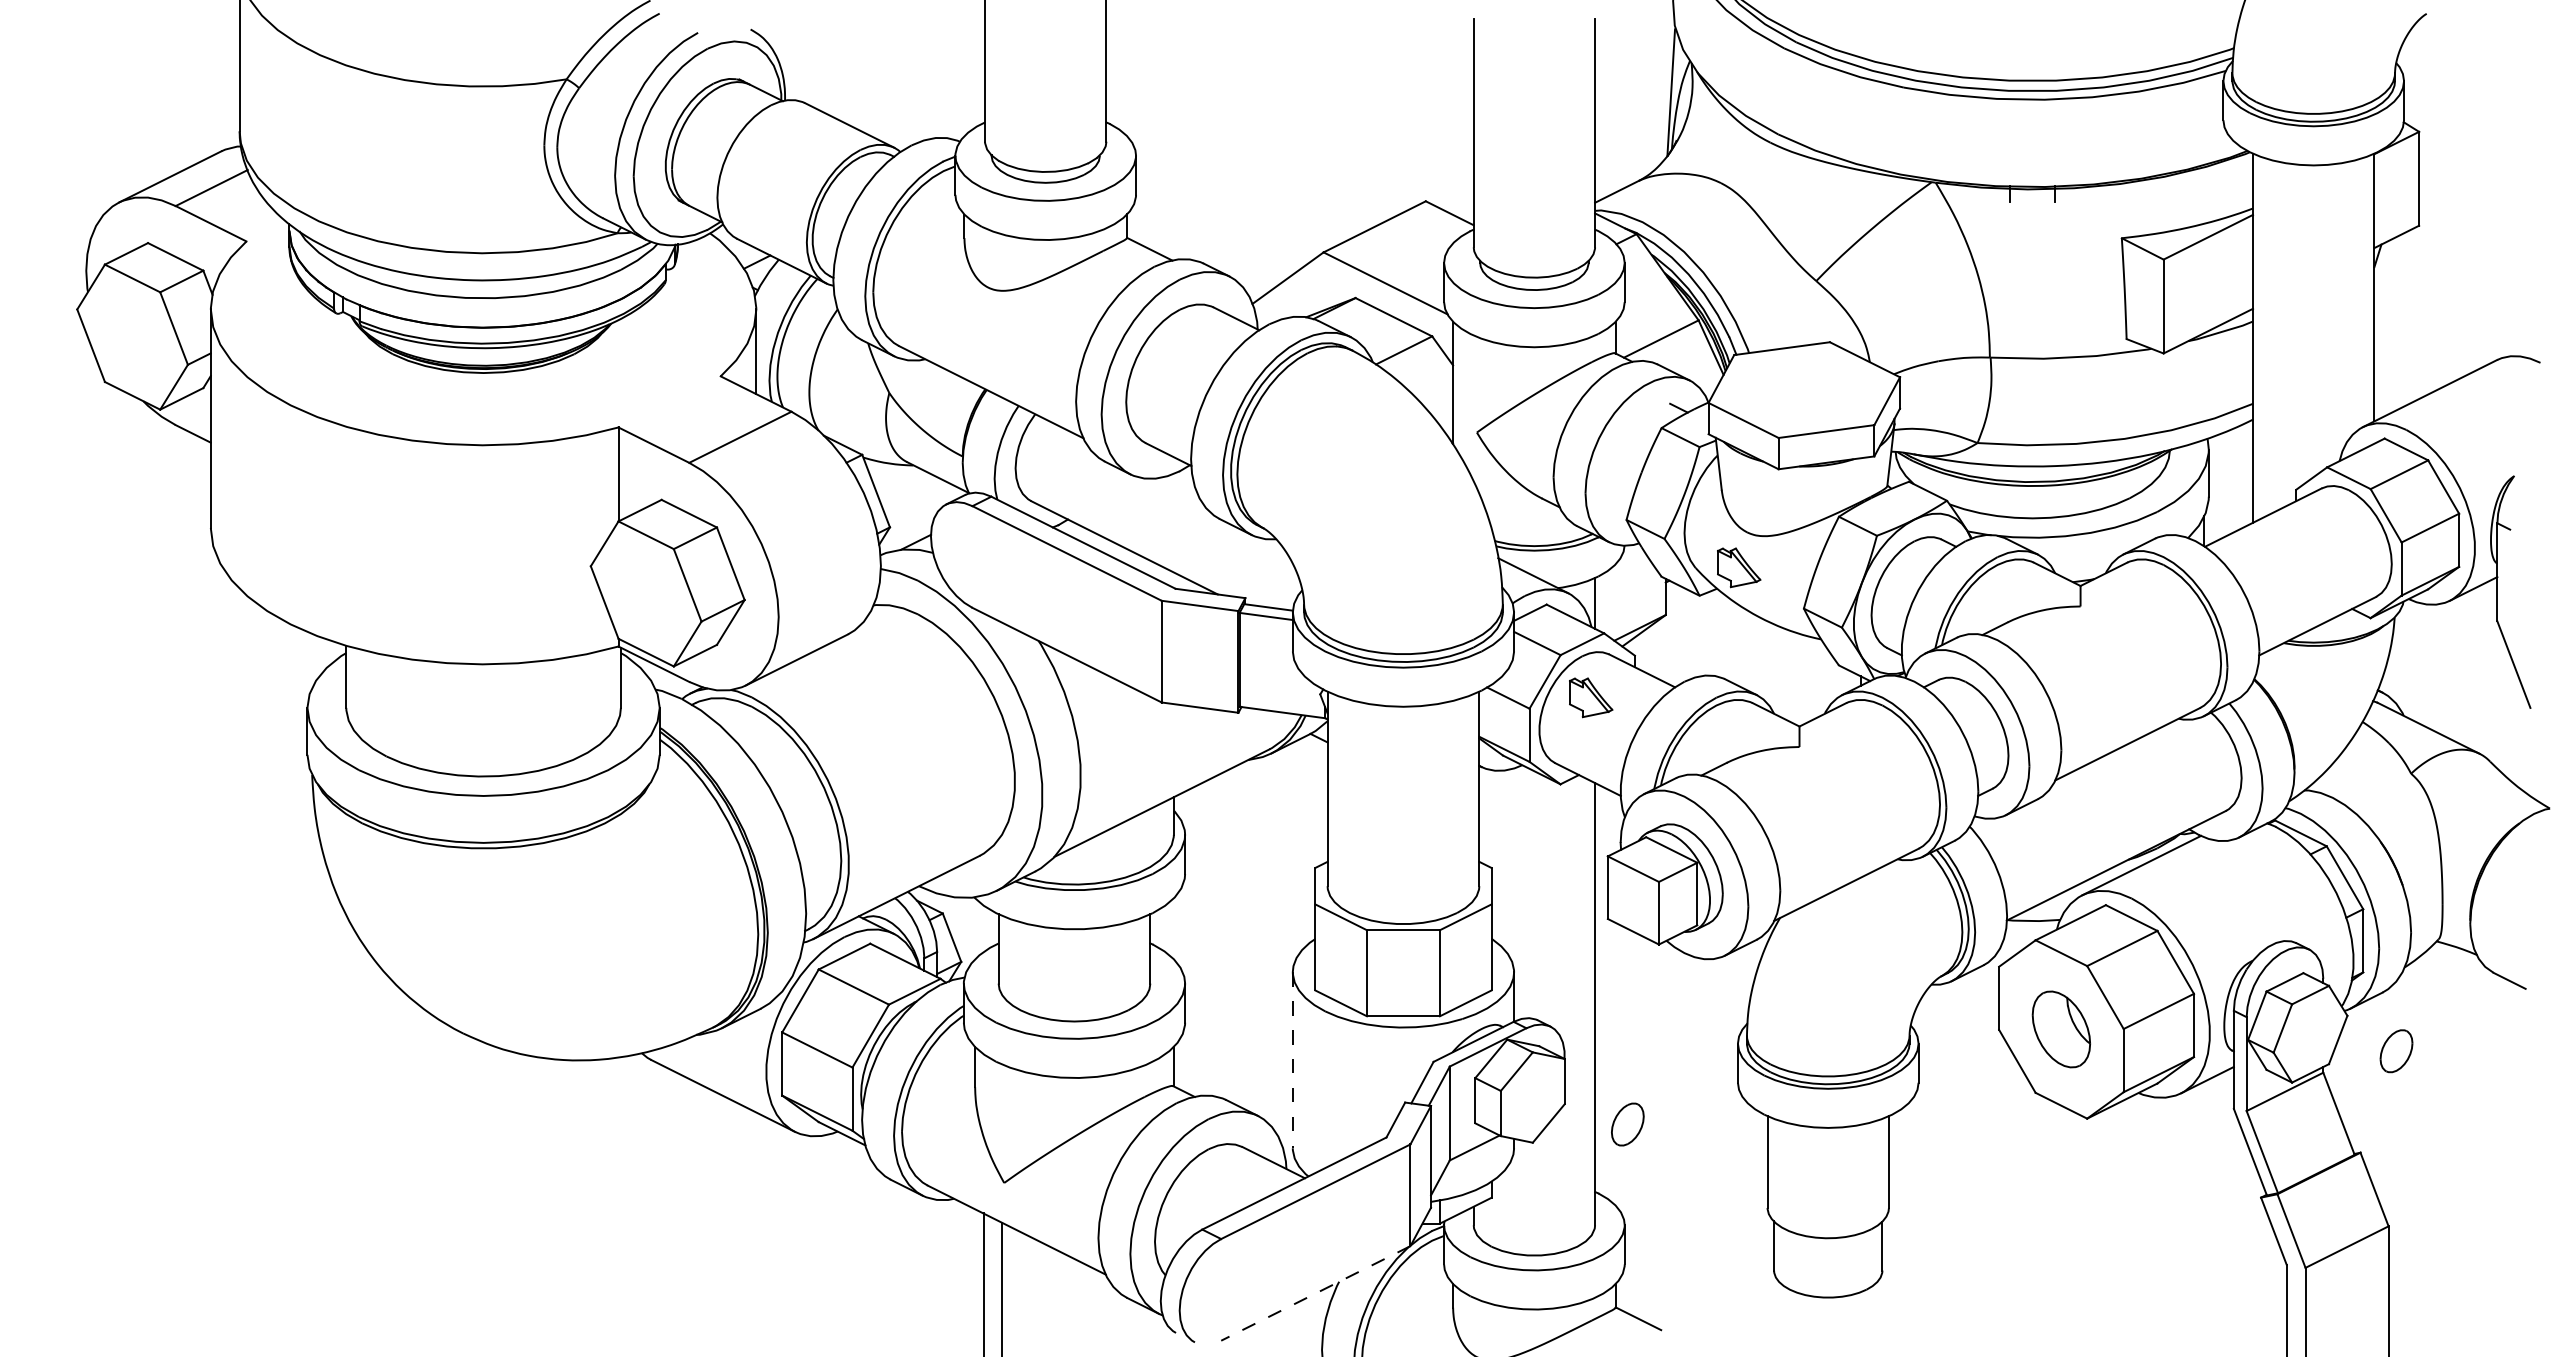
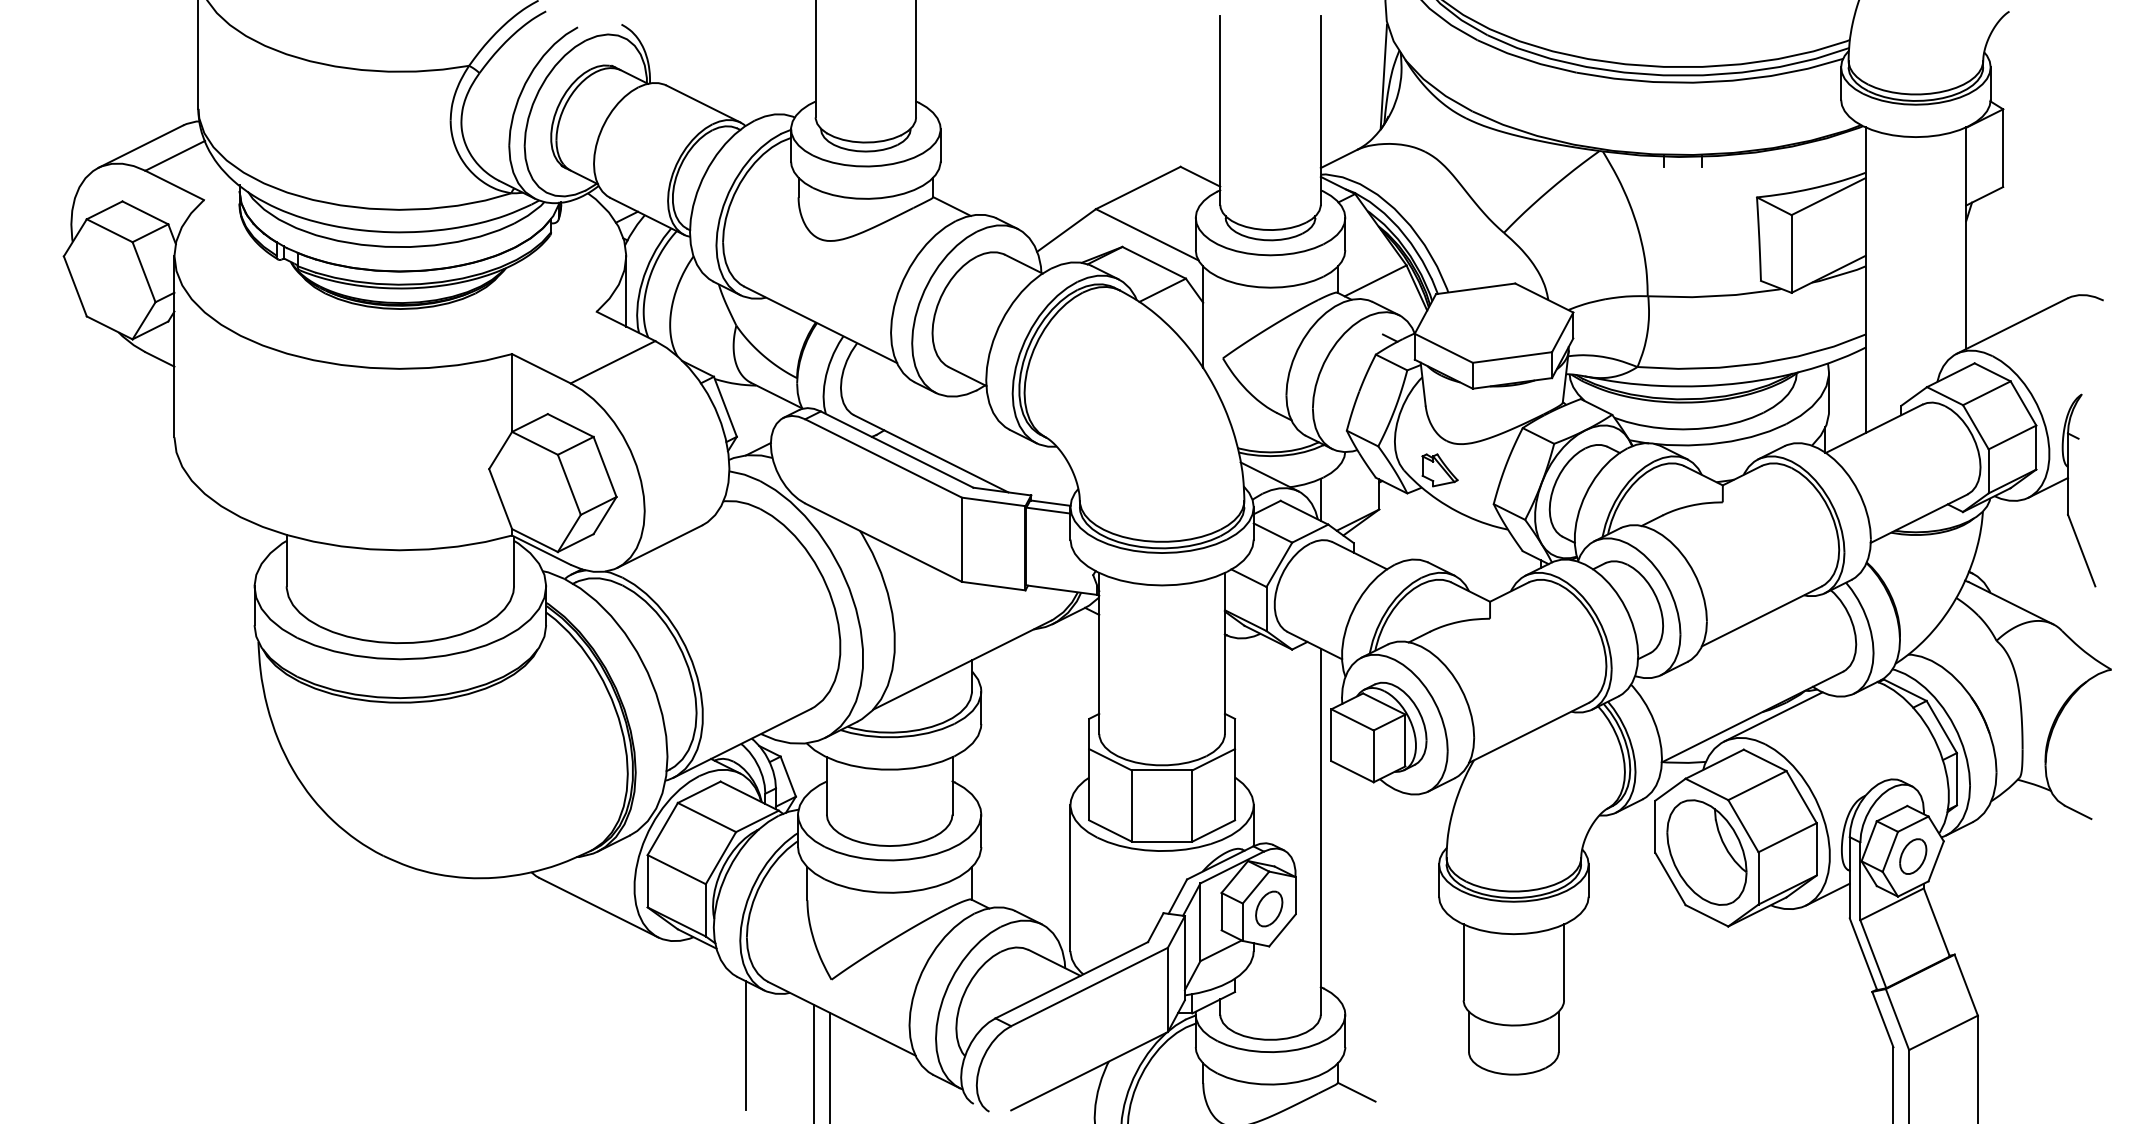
part: (1591, 697) -> (1317, 577), removed
part: (2061, 1029) -> (1707, 852), size x1.67
part: (2396, 1051) -> (1913, 856), moved
line: (1292, 1060) -> (1070, 878), dashed -> solid
part: (1627, 1124) -> (1268, 908), moved
line: (900, 1262) -> (745, 1045), added
line: (1315, 1293) -> (1089, 1071), dashed -> solid

